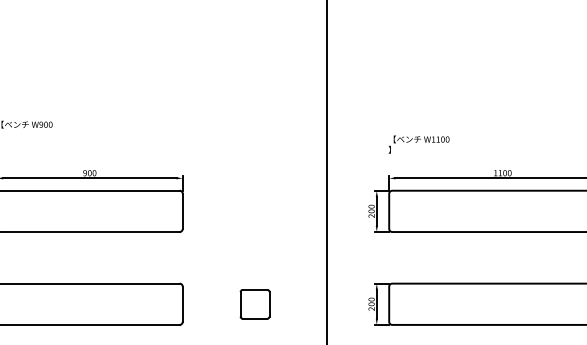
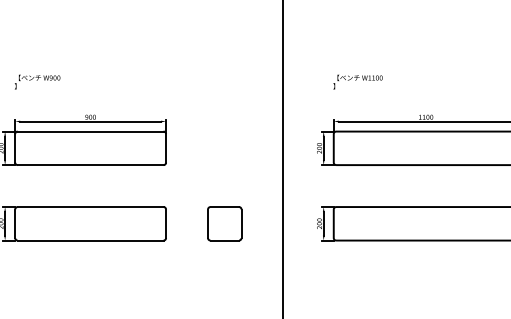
text: (418, 143) -> (357, 81), moved
part: (254, 303) -> (224, 223), size x1.43

